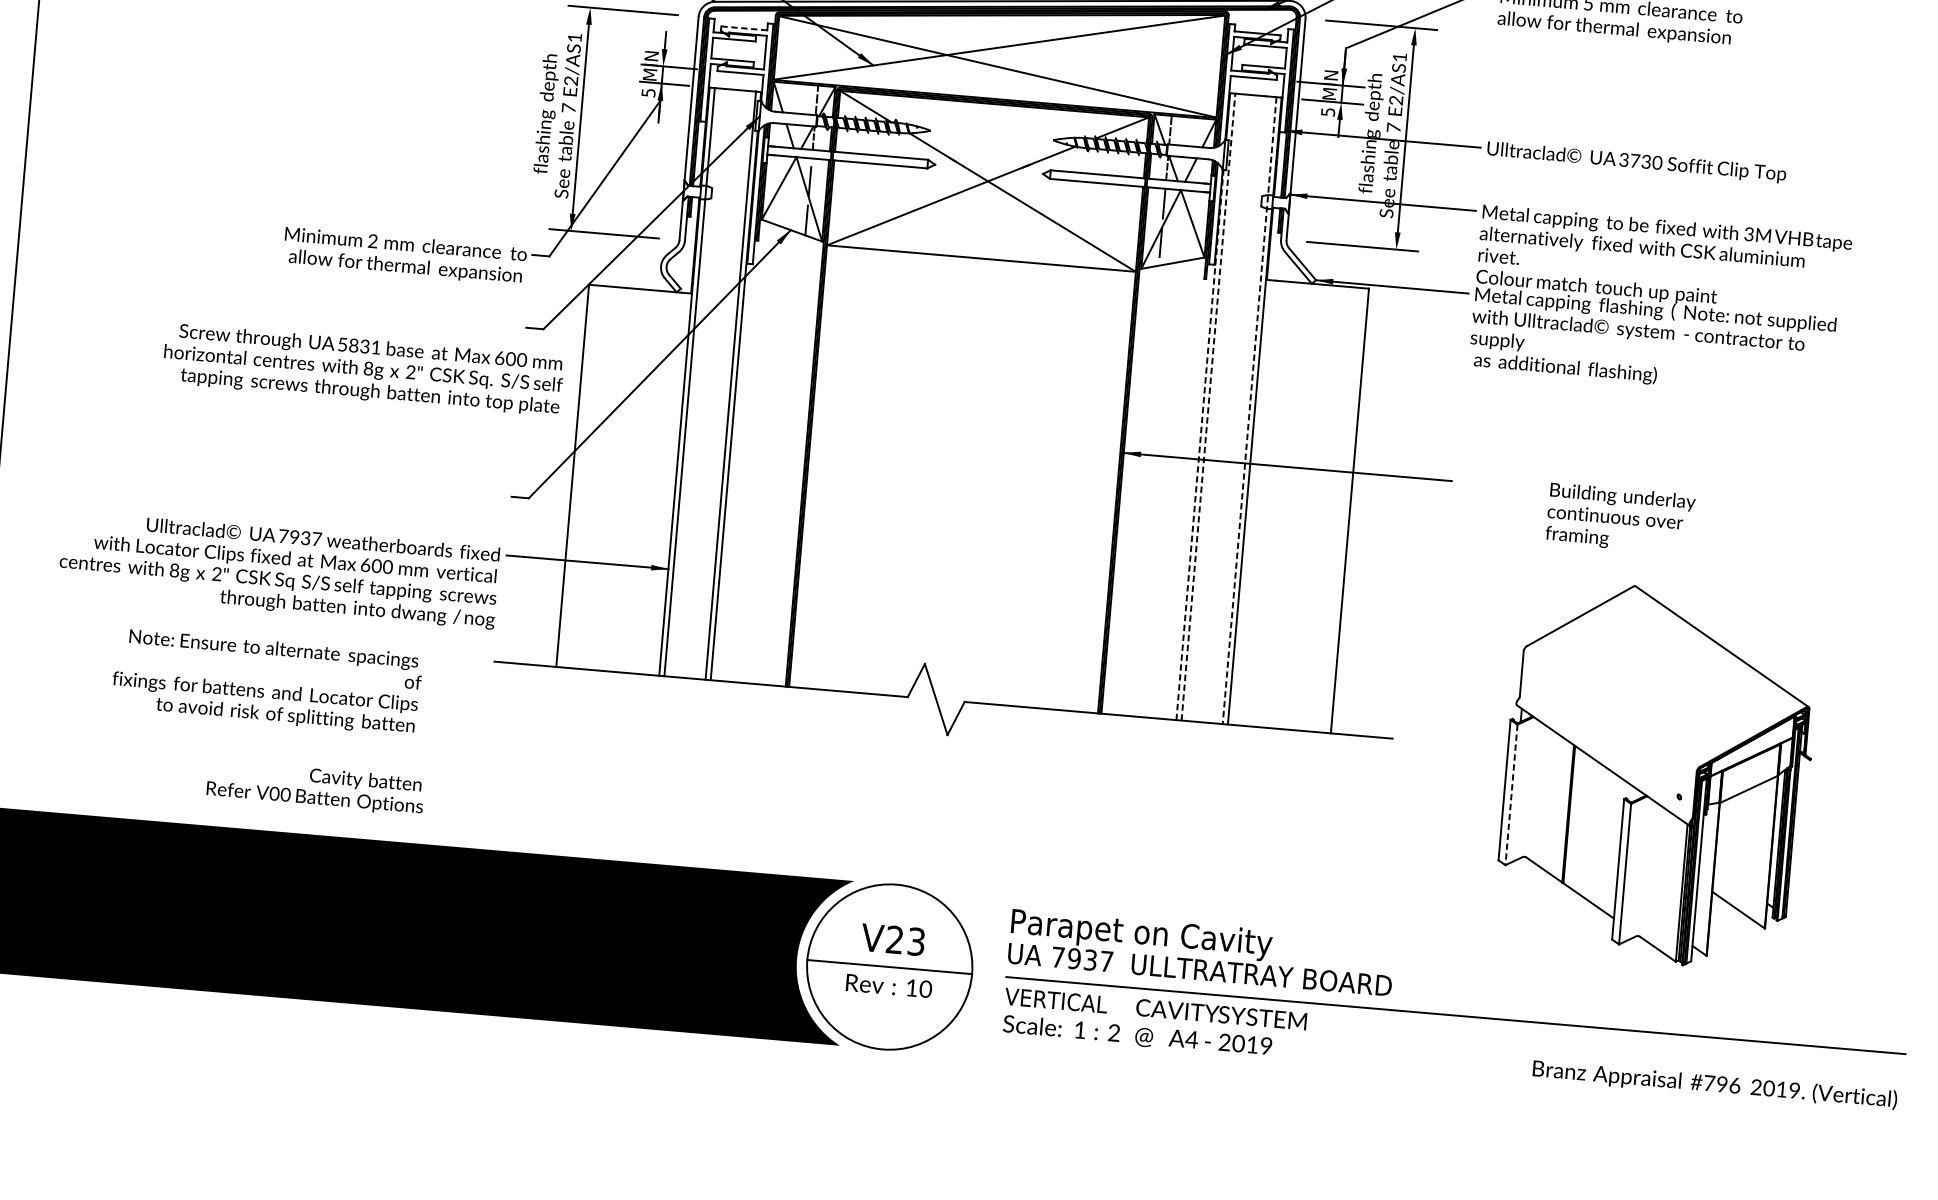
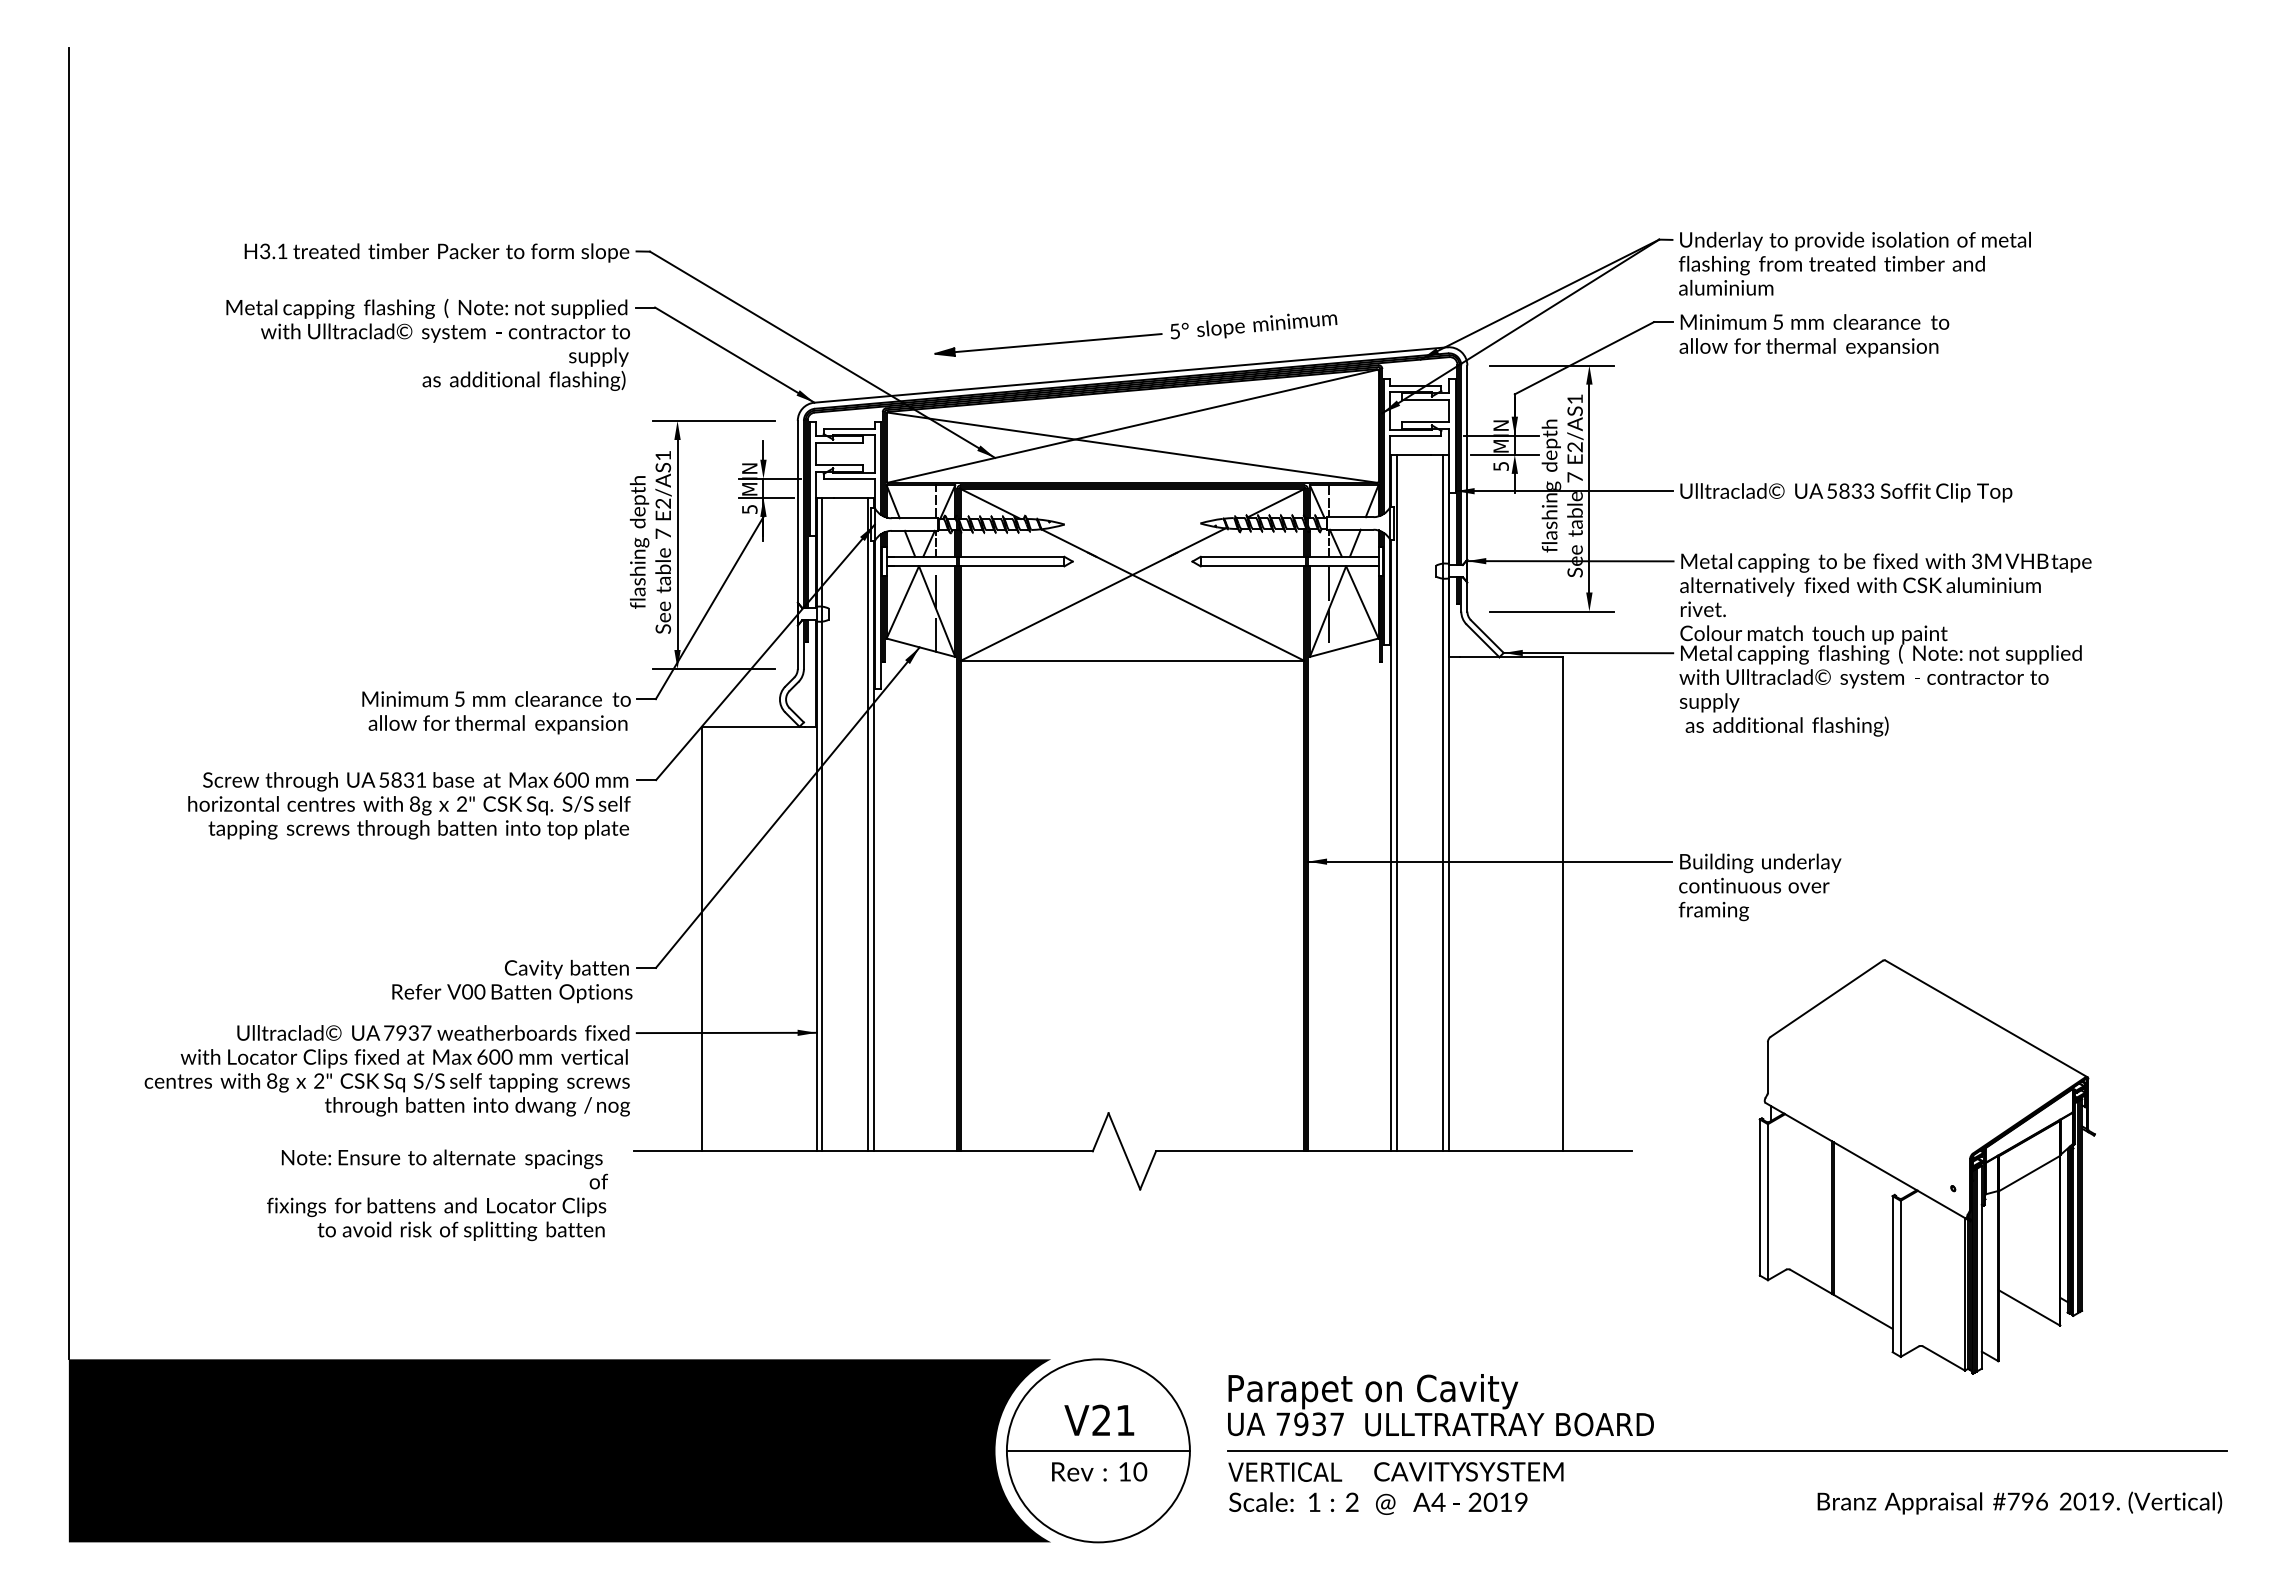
line: (744, 28) -> (849, 429), dashed -> solid
text: (1640, 160) -> (1850, 490), 3730 -> 5833
text: (372, 240) -> (459, 698), 2 -> 5
text: (363, 369) -> (409, 805), moved
line: (1208, 406) -> (1397, 802), dashed -> solid
line: (1249, 410) -> (1442, 803), dashed -> solid
line: (1200, 444) -> (1391, 845), dashed -> solid
text: (1619, 518) -> (1759, 887), moved
text: (266, 682) -> (437, 1195), moved
text: (315, 787) -> (512, 981), moved
line: (1511, 795) -> (1767, 1202), dashed -> solid
text: (916, 941) -> (1125, 1420), V23 -> V21

